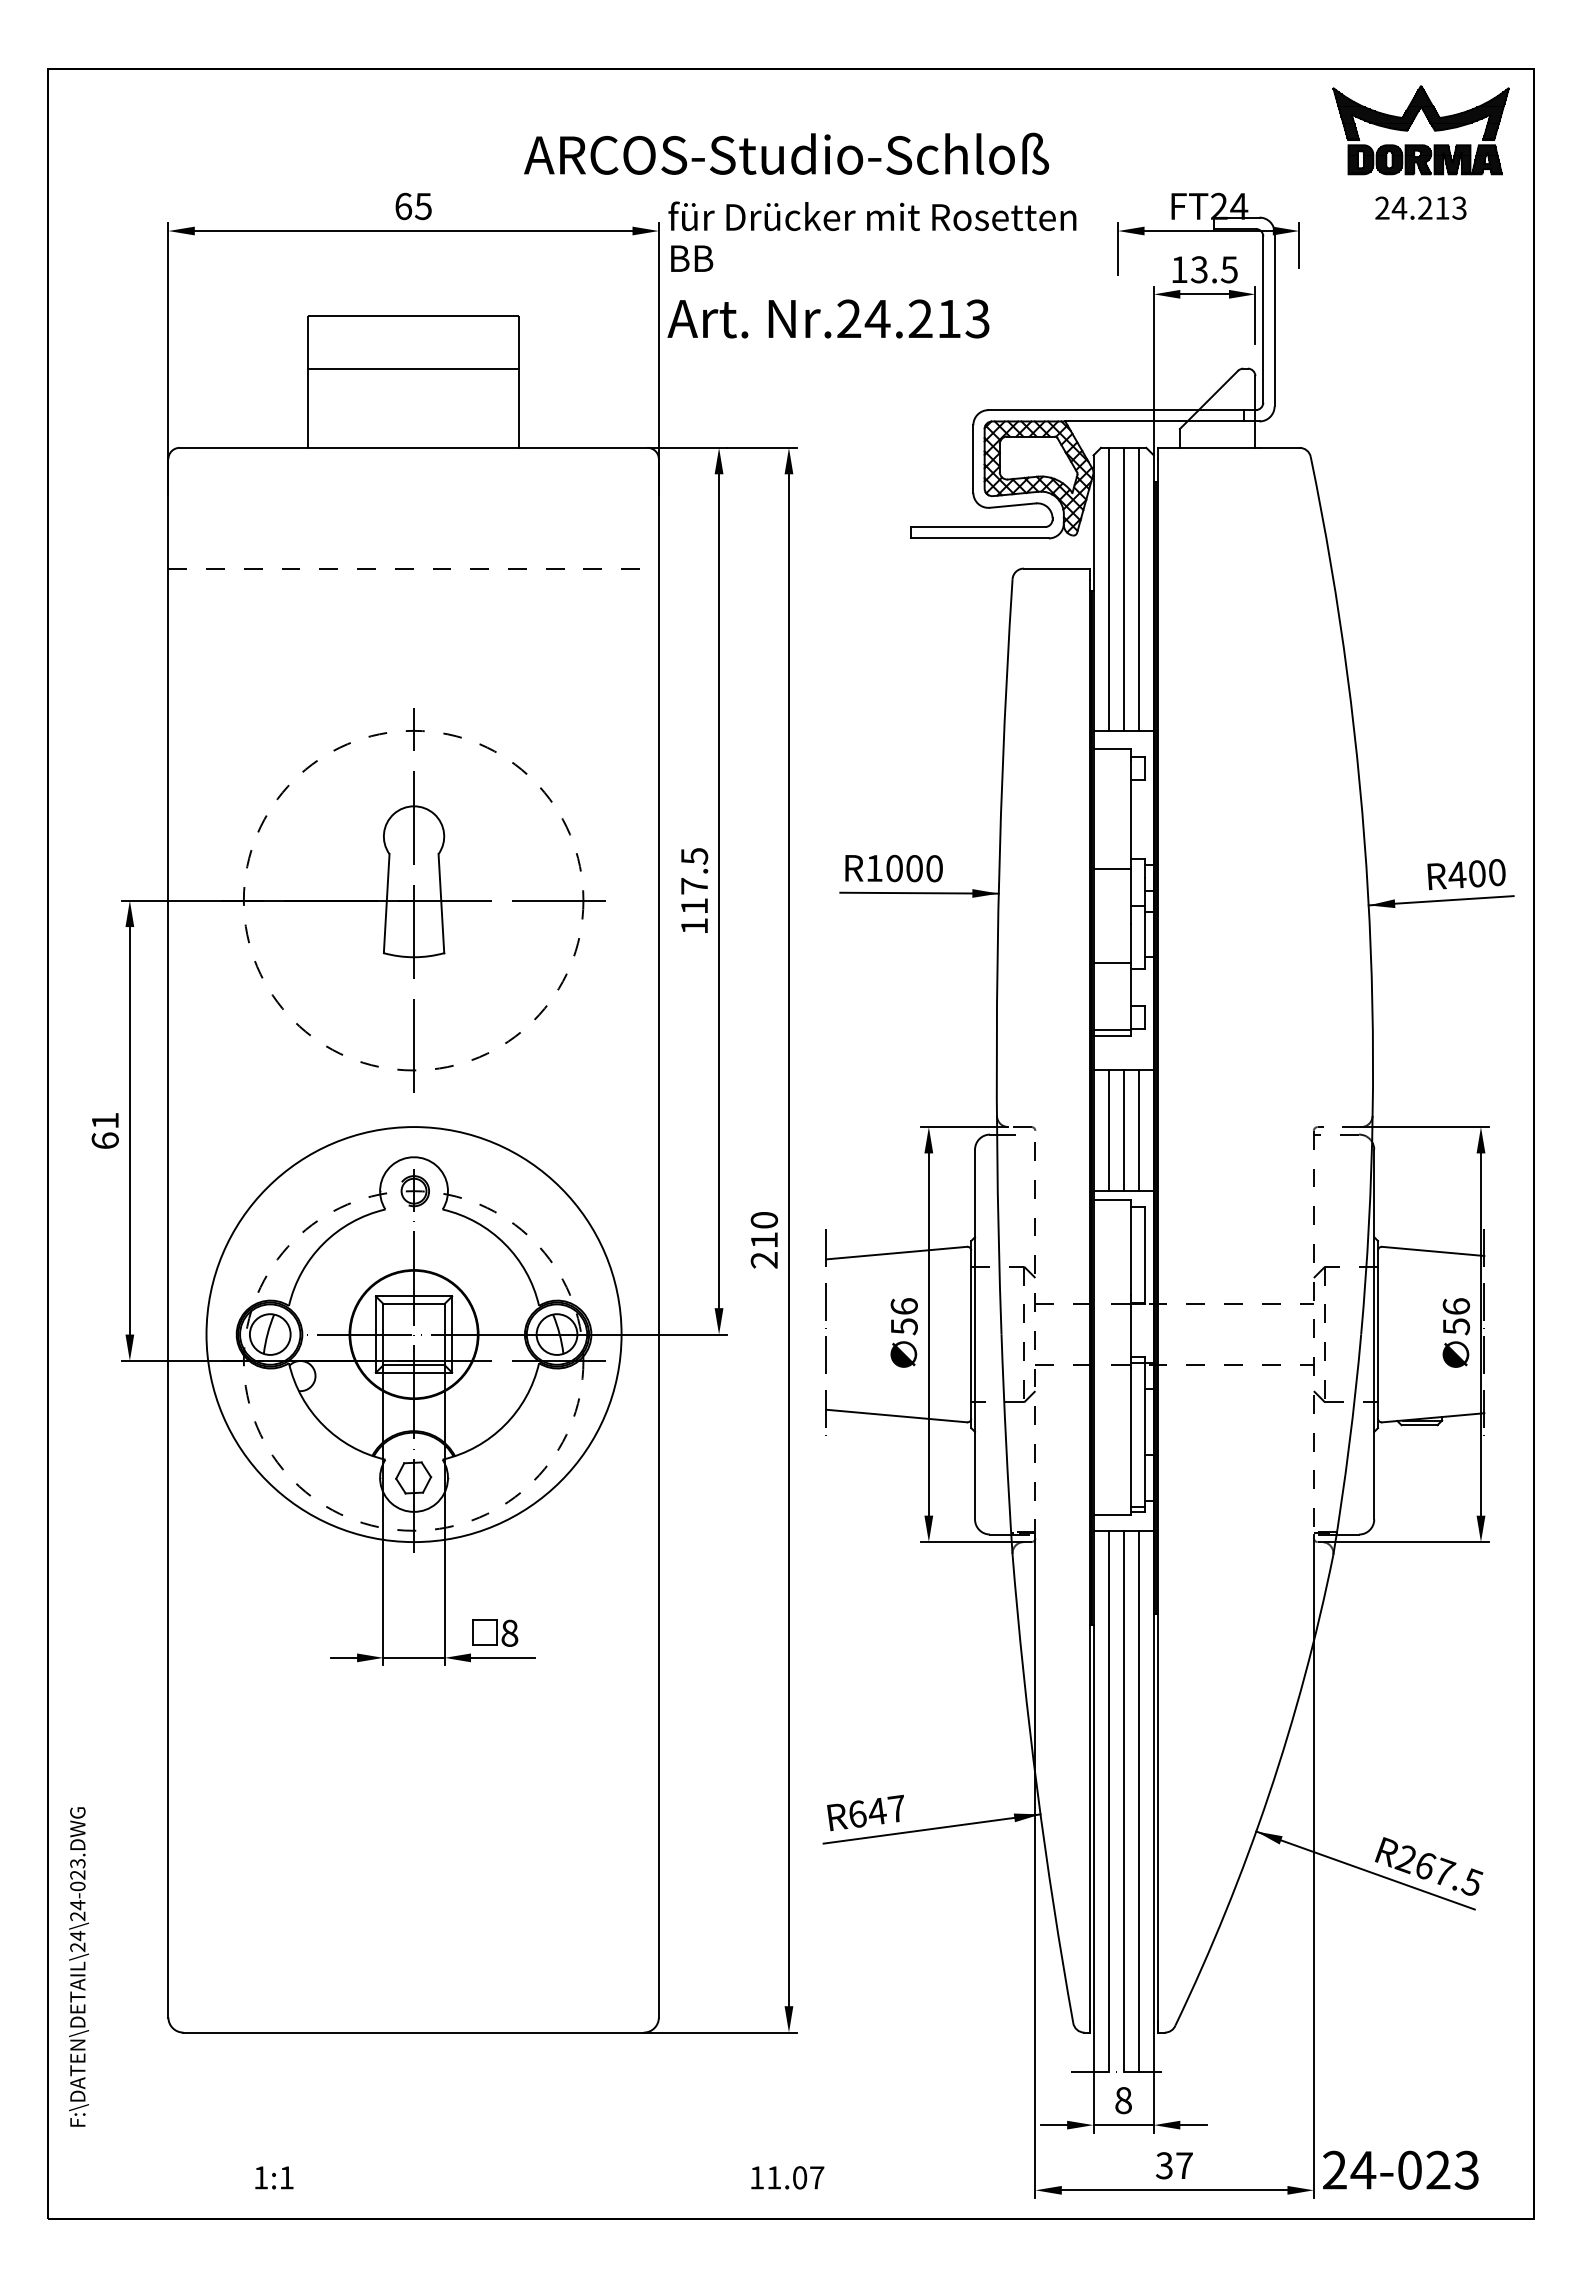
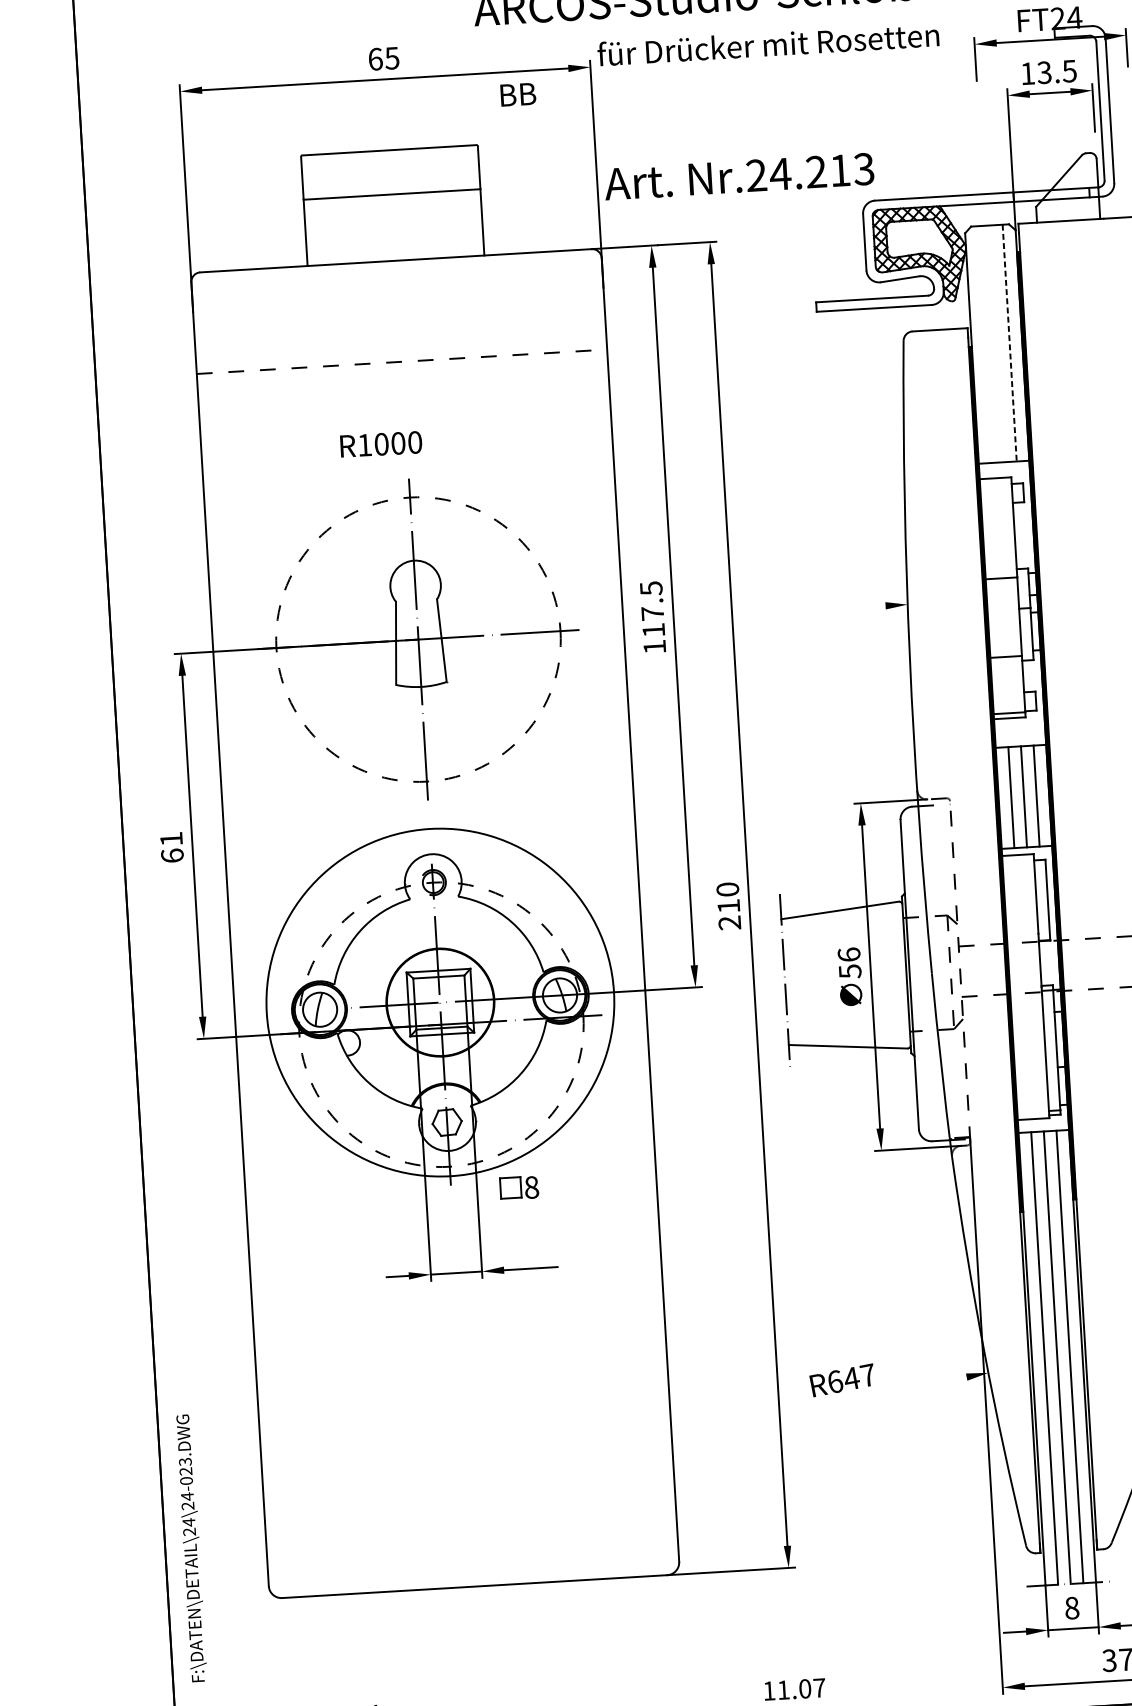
text: (692, 258) -> (518, 94), moved
text: (828, 318) -> (739, 176), moved
line: (1108, 588) -> (984, 343), removed
line: (1123, 588) -> (996, 343), removed
line: (1138, 589) -> (1009, 343), solid -> dashed
text: (893, 868) -> (380, 444), moved
line: (919, 892) -> (841, 607), removed
part: (495, 1632) -> (519, 1187), moved
line: (931, 1828) -> (897, 1390), removed

